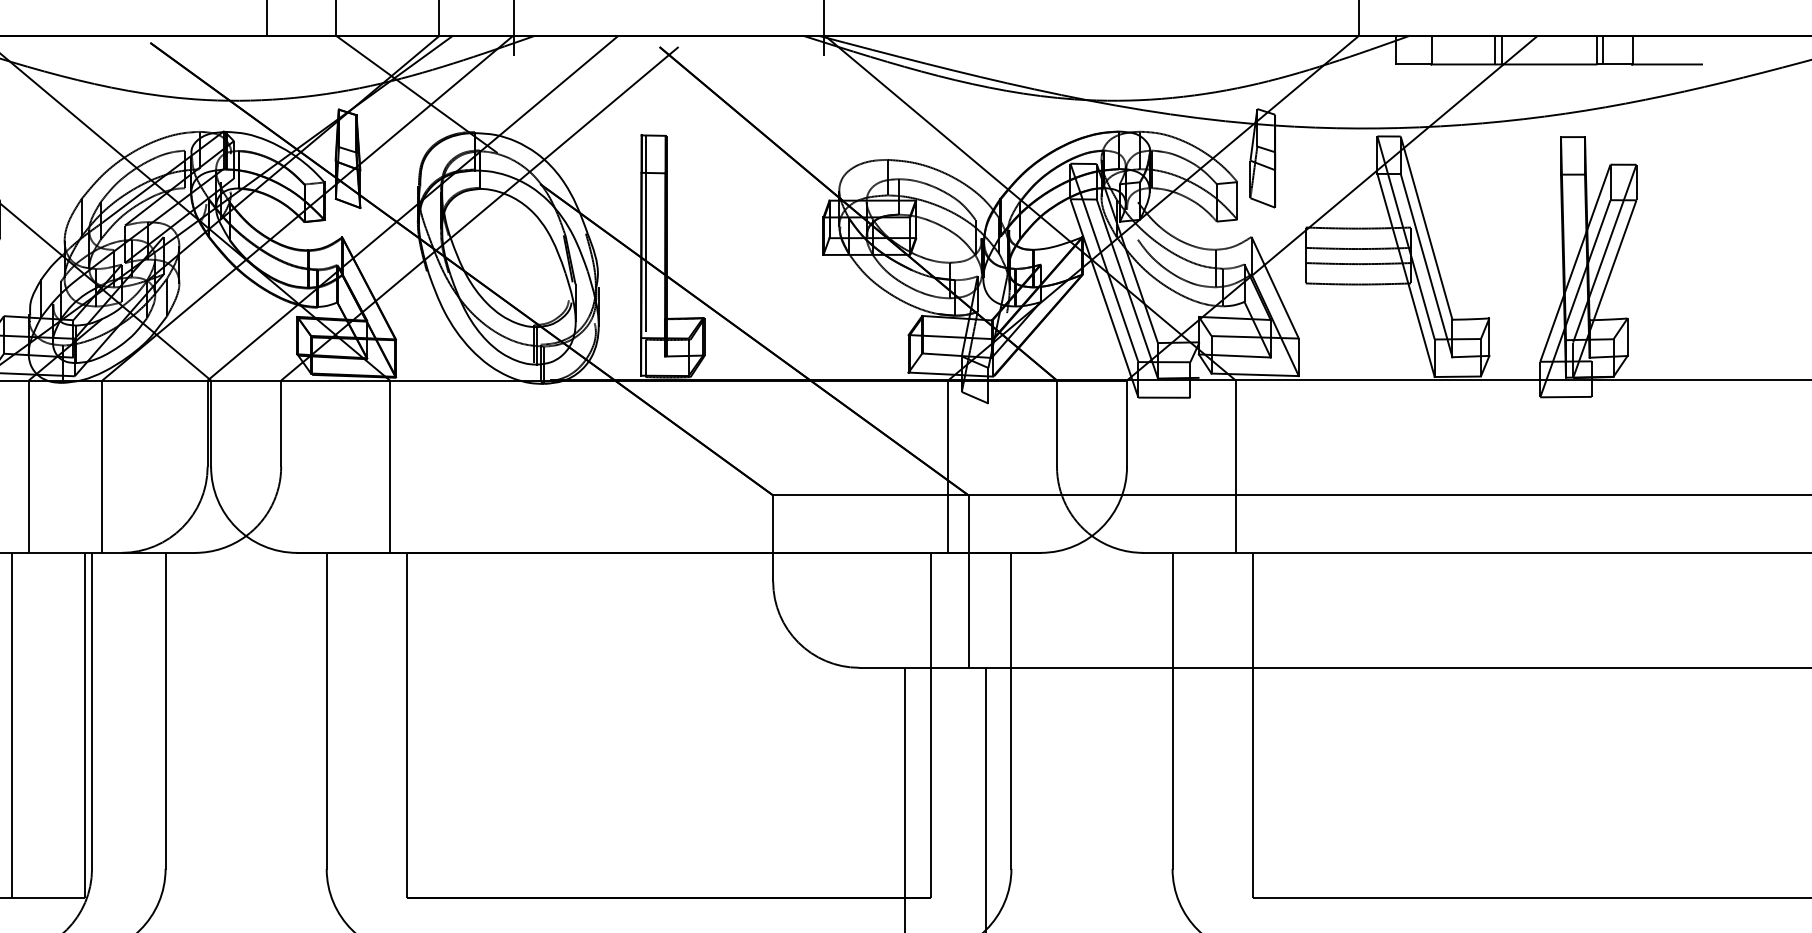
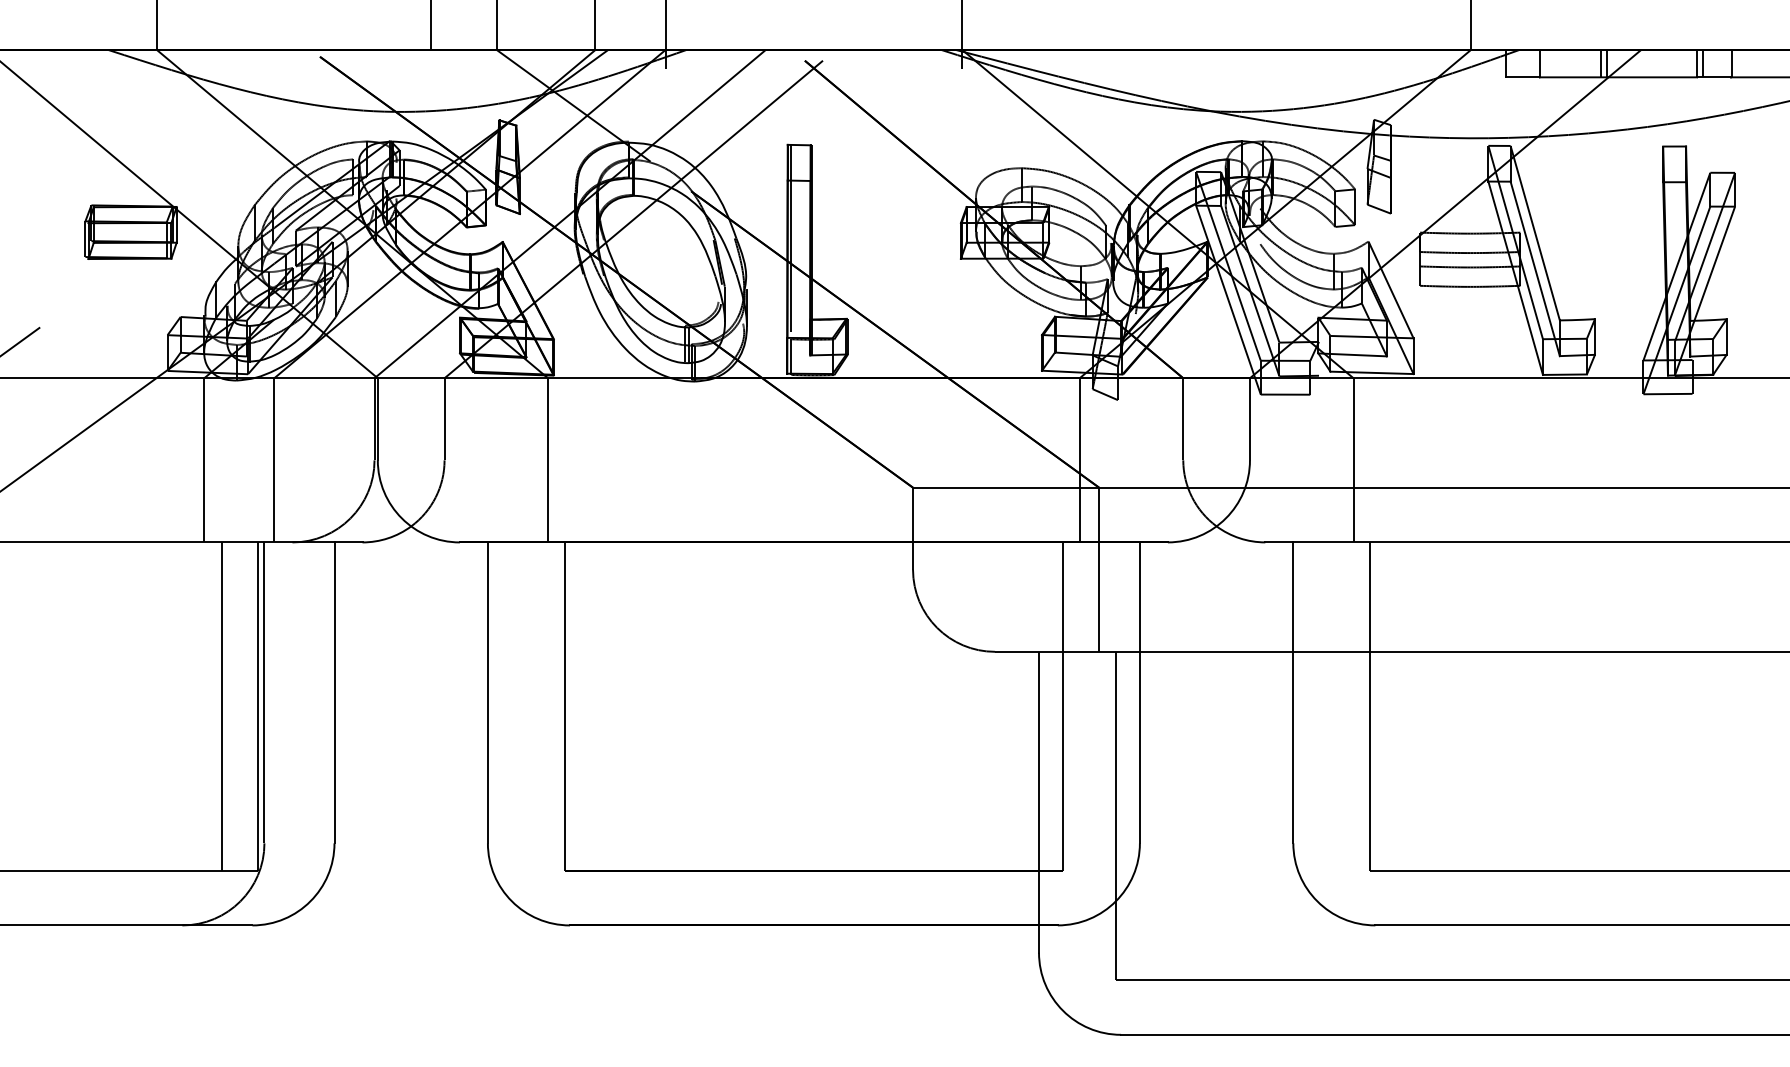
line: (11, 725) -> (221, 706), moved

